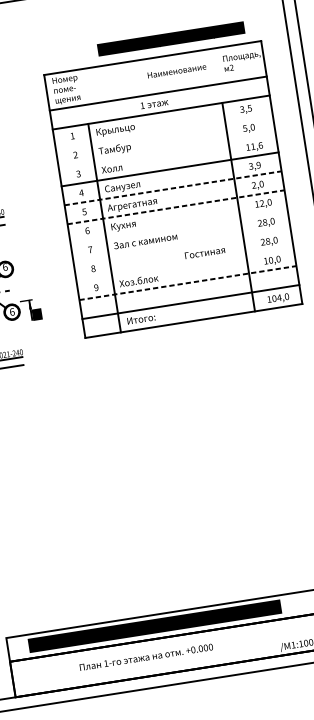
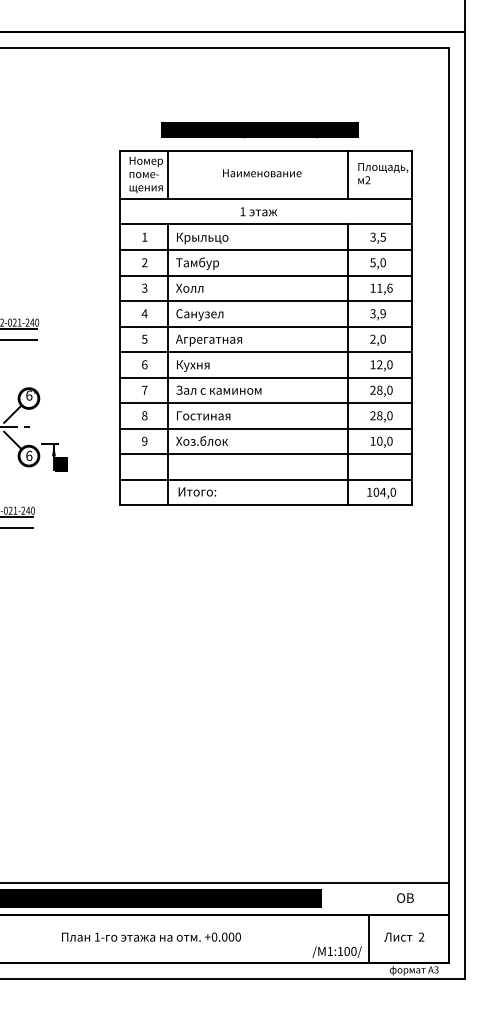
text: (170, 39) -> (259, 130), moved
line: (216, 65) -> (348, 174), added
text: (177, 71) -> (262, 173), moved
line: (82, 86) -> (167, 174), added
line: (163, 131) -> (265, 250), added
line: (166, 150) -> (265, 275), added
line: (173, 188) -> (266, 326), dashed -> solid
line: (176, 207) -> (266, 352), dashed -> solid
line: (178, 226) -> (265, 377), added
line: (181, 245) -> (265, 403), added
text: (204, 252) -> (203, 415), moved
line: (184, 264) -> (265, 428), added
line: (188, 283) -> (266, 454), dashed -> solid
text: (146, 656) -> (151, 936), moved

